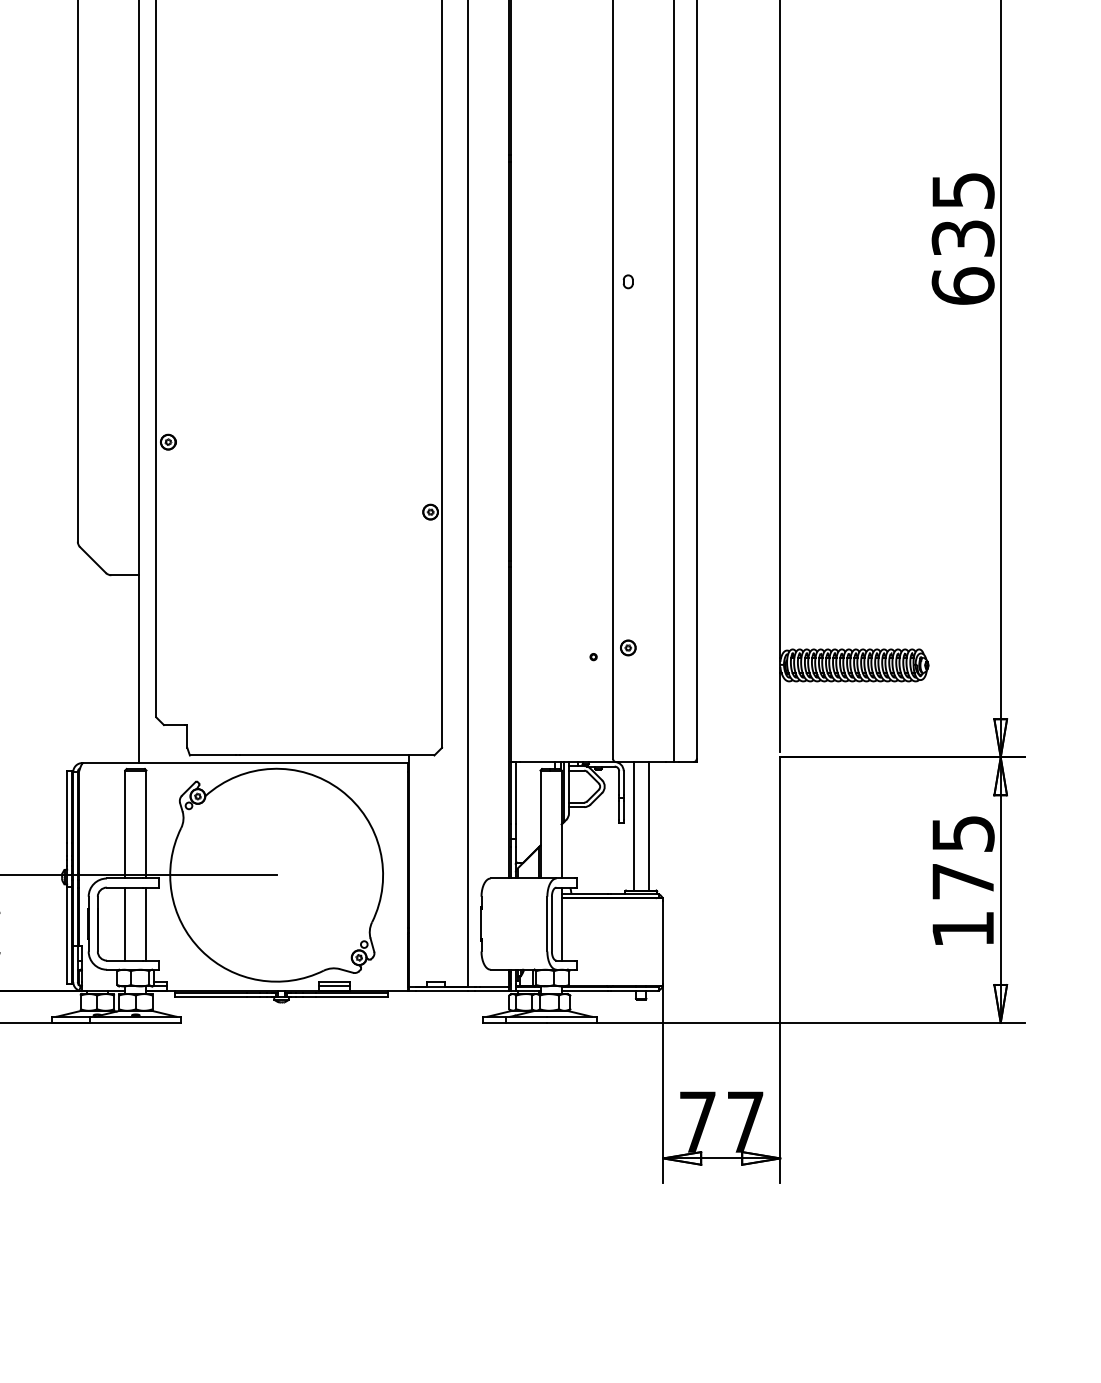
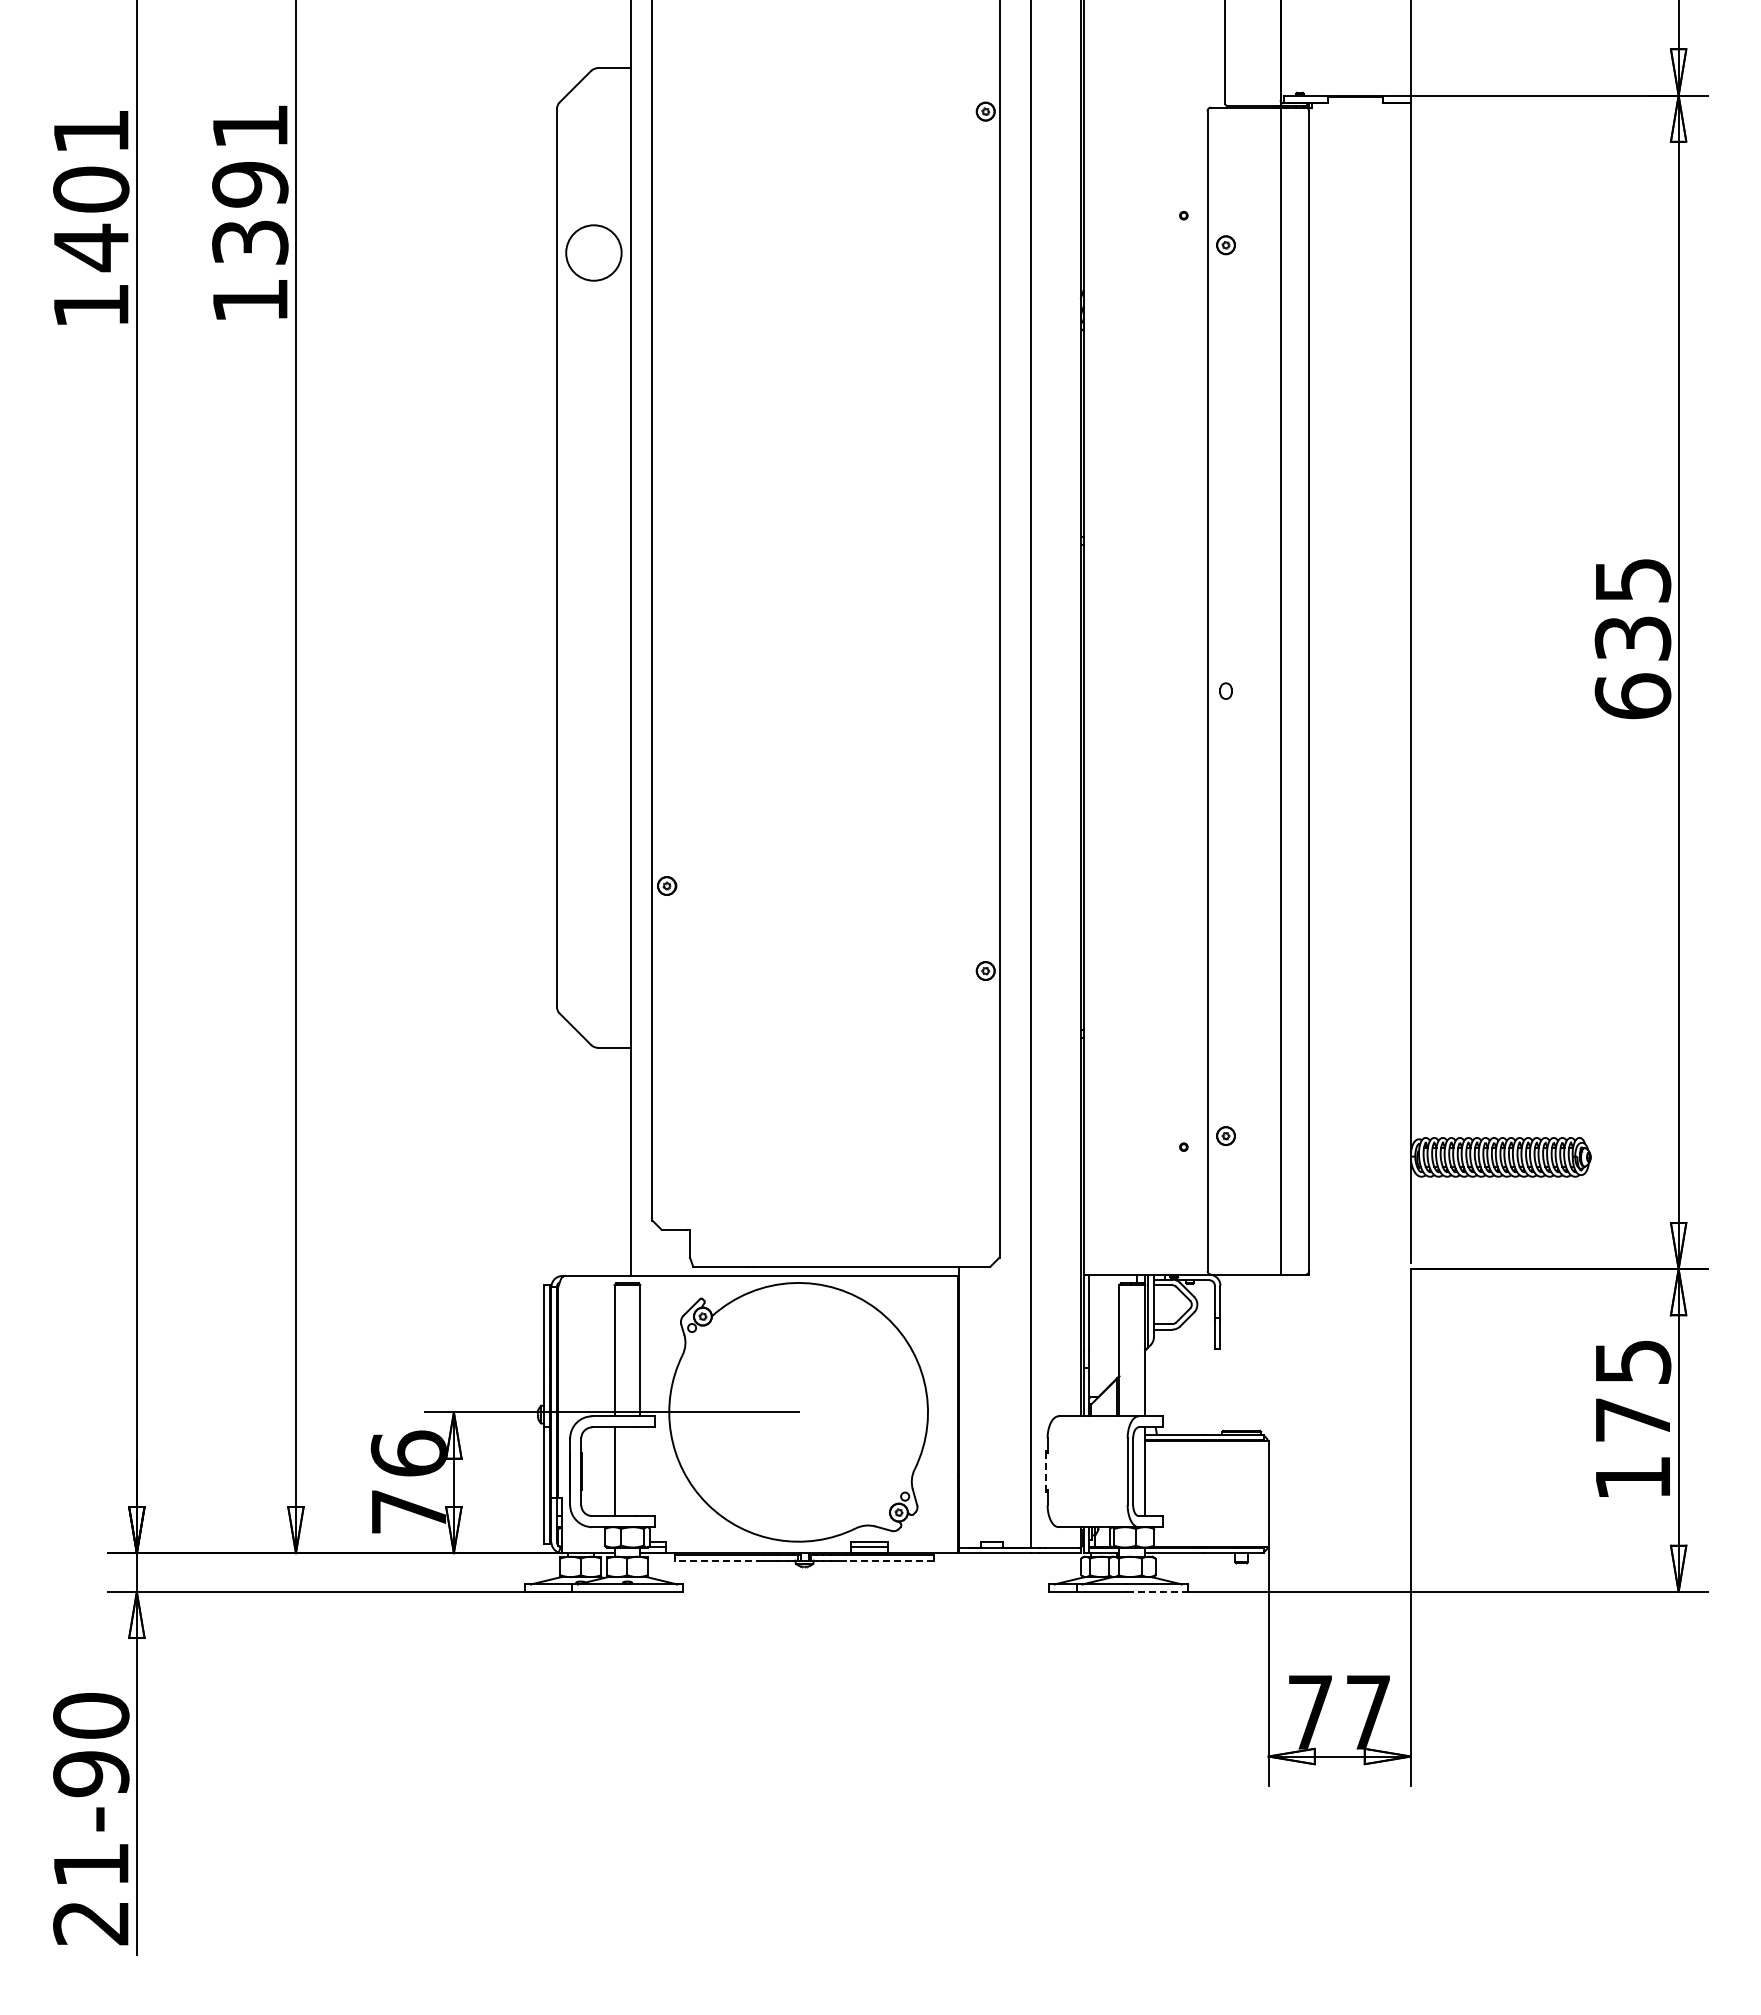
line: (633, 826) -> (1232, 1352), removed
line: (648, 826) -> (1250, 1352), removed
line: (146, 923) -> (640, 1471), removed
line: (480, 923) -> (1046, 1471), solid -> dashed
line: (211, 997) -> (719, 1560), solid -> dashed
line: (352, 997) -> (890, 1560), solid -> dashed
line: (571, 1022) -> (1157, 1591), solid -> dashed

